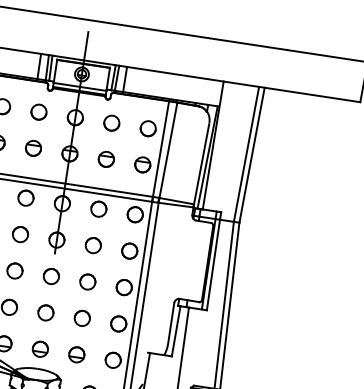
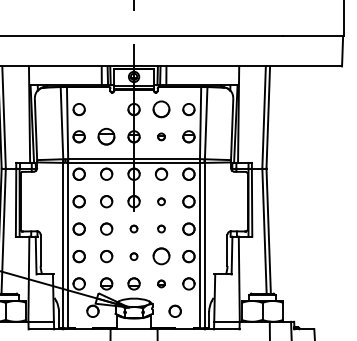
circle: (38, 112) -> (106, 109), removed
part: (111, 123) -> (161, 109), size x1.4
part: (33, 147) -> (106, 136), size x1.4
part: (106, 159) -> (161, 136), size x0.6
part: (93, 245) -> (161, 201), size x0.6
circle: (50, 275) -> (133, 228), size x0.6
part: (87, 281) -> (161, 228), size x0.6
circle: (45, 312) -> (133, 256), size x0.6
part: (82, 318) -> (161, 256), size x1.4
part: (76, 354) -> (161, 283), size x0.6

